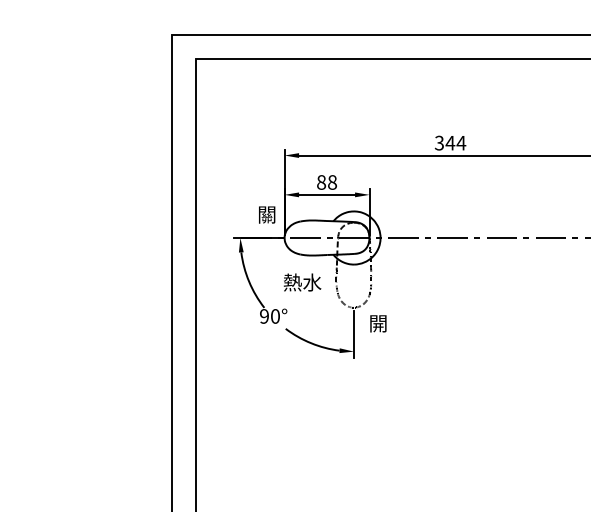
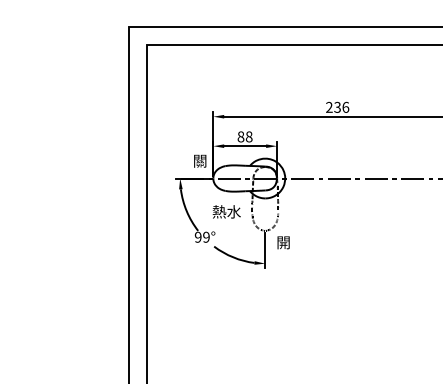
text: (450, 141) -> (337, 106), 344 -> 236
text: (275, 316) -> (206, 237), 90° -> 99°

